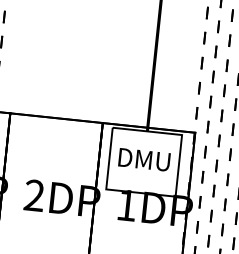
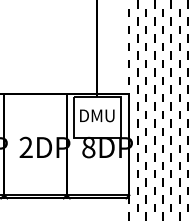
text: (126, 205) -> (88, 147), 1DP -> 8DP

